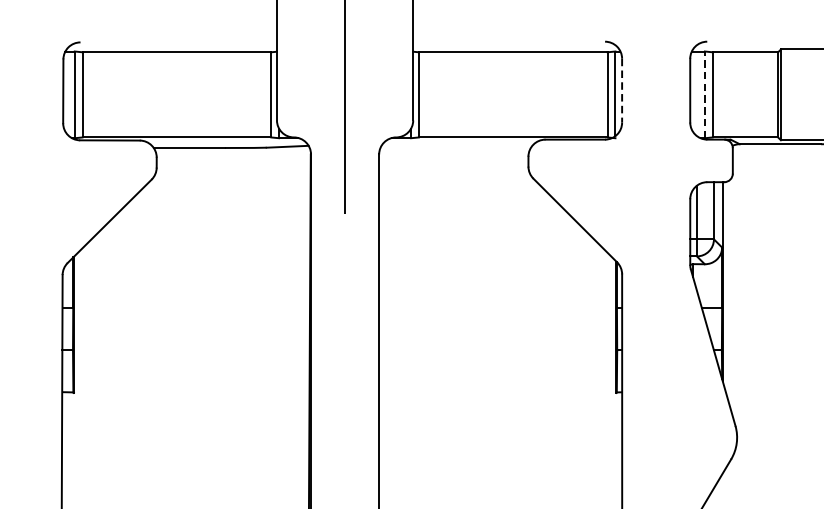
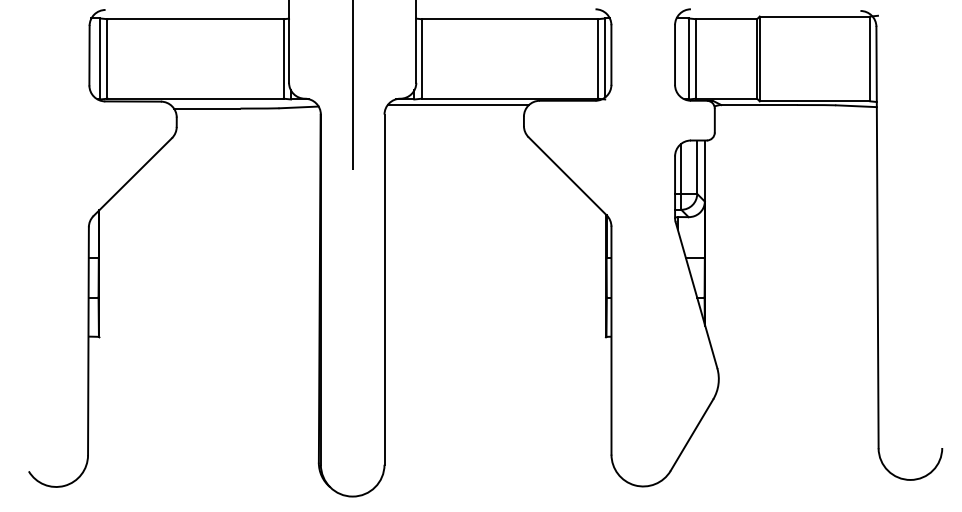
line: (622, 91) -> (611, 55), dashed -> solid
line: (704, 94) -> (688, 58), dashed -> solid
line: (458, 144) -> (458, 105), added

